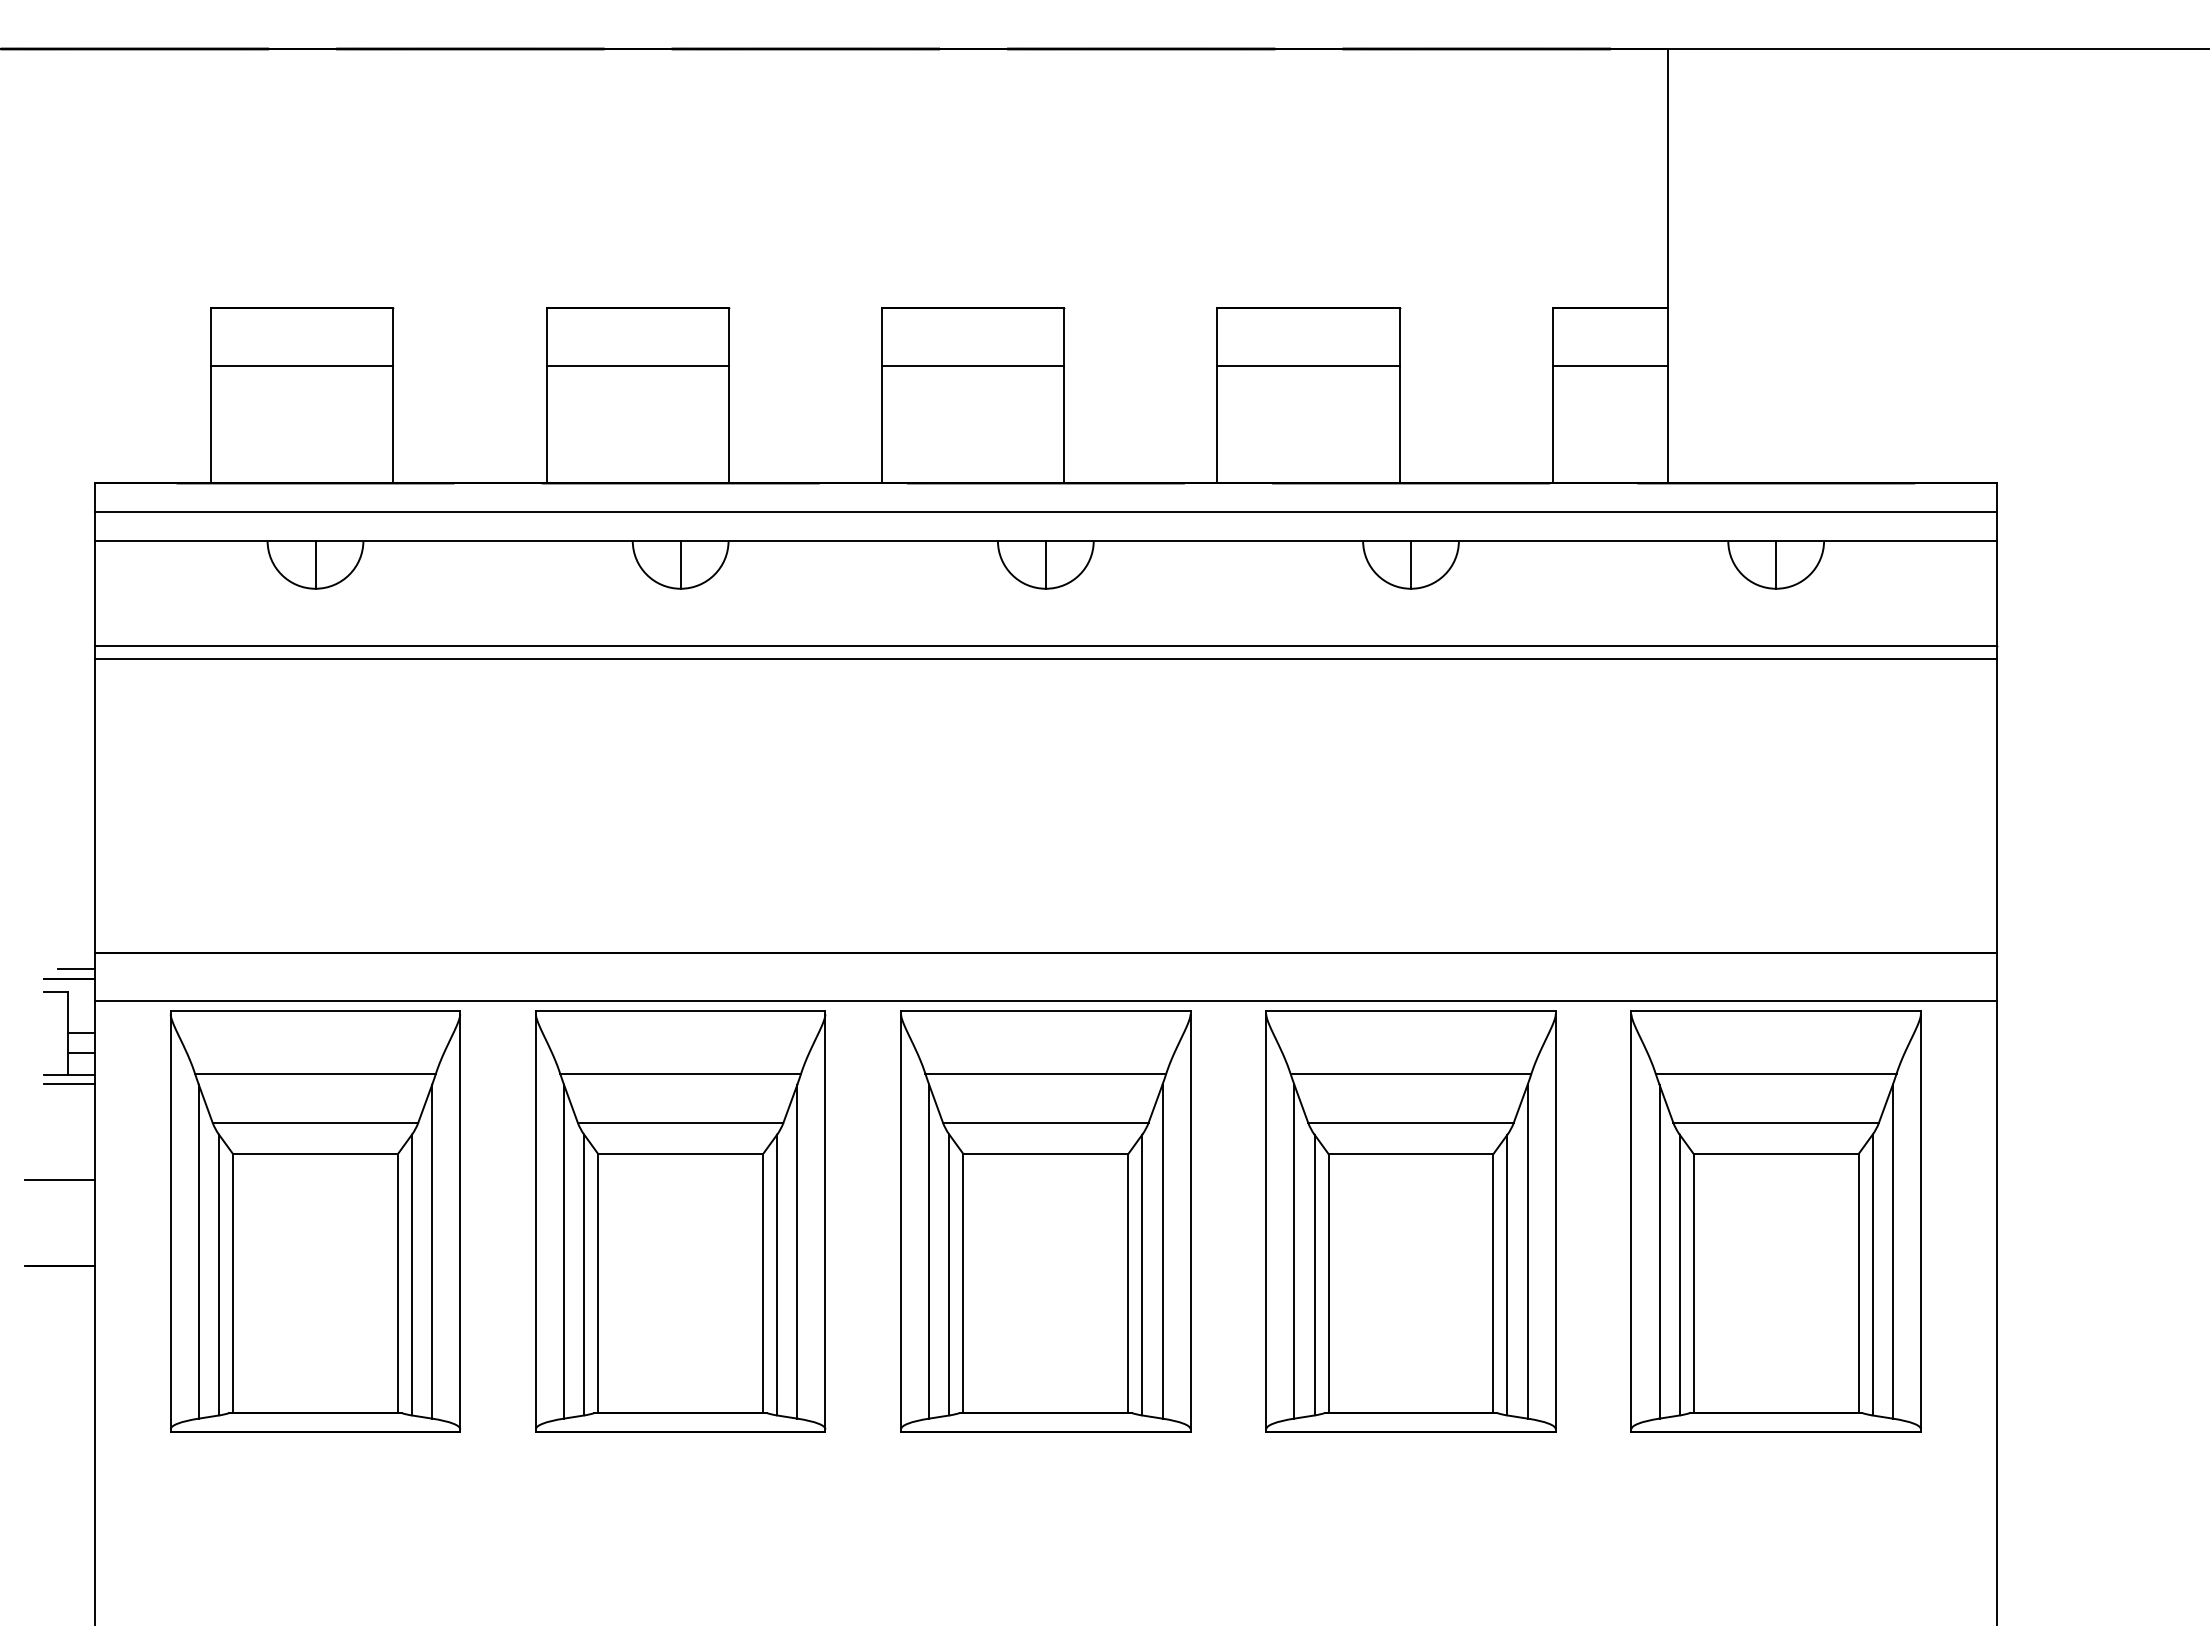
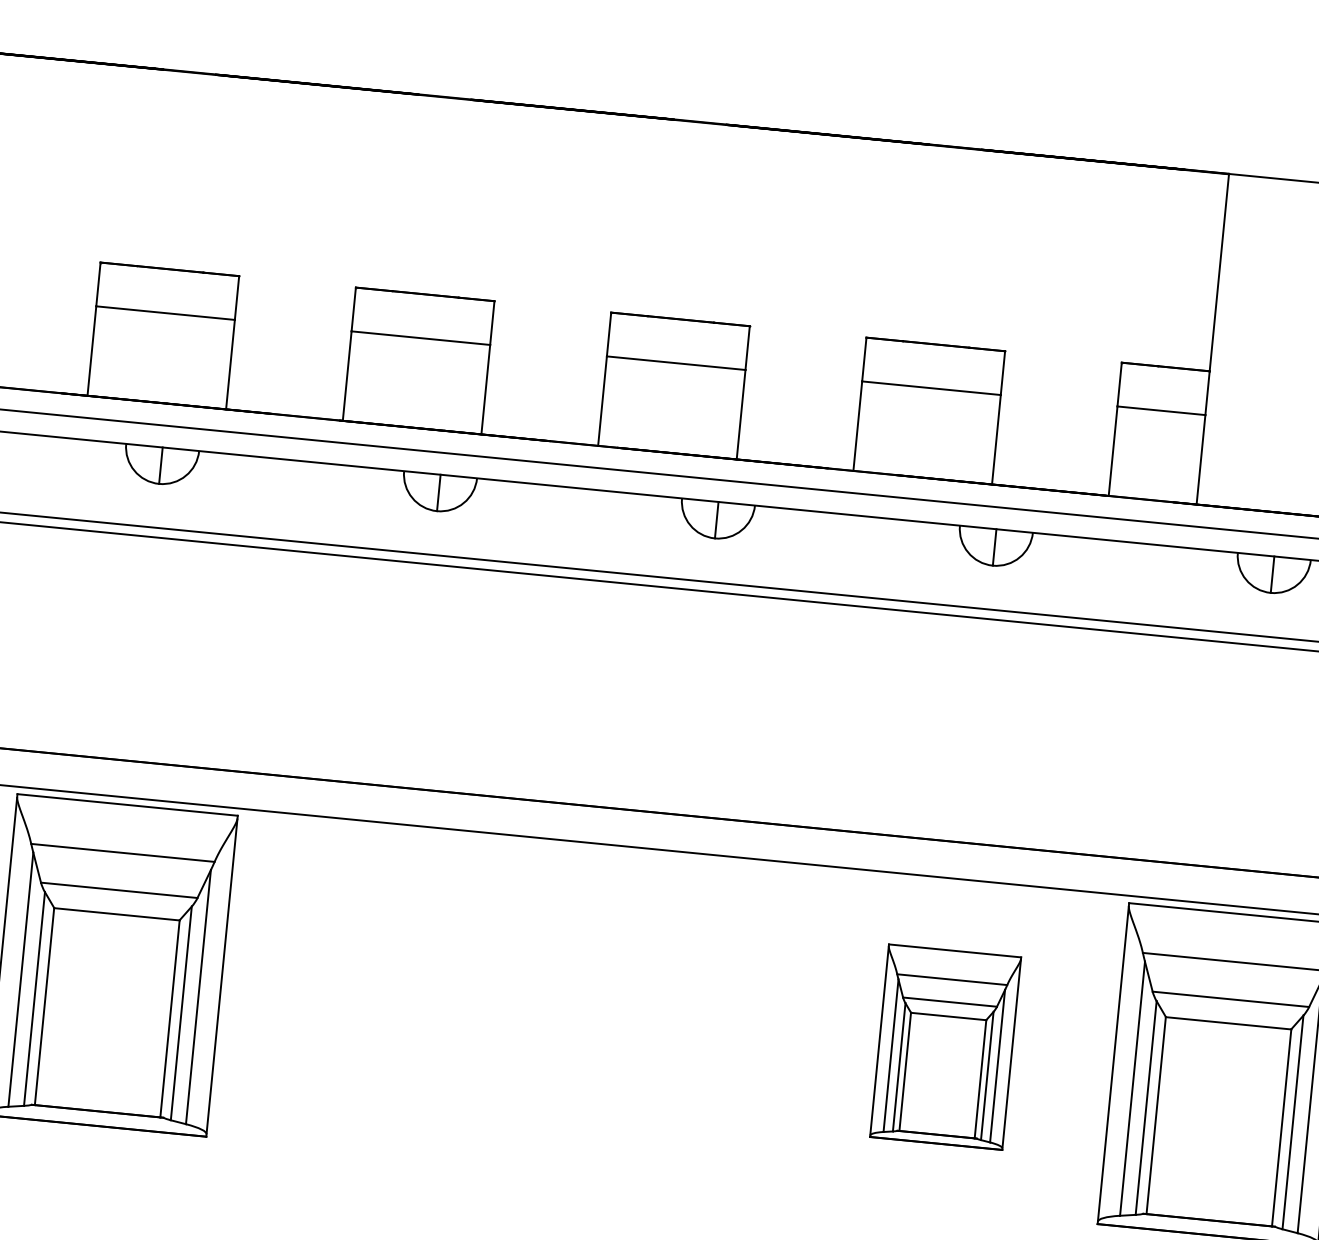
part: (680, 1221) -> (389, 992), removed
part: (1045, 1221) -> (667, 1019), removed
part: (1410, 1221) -> (945, 1047), size x0.6

